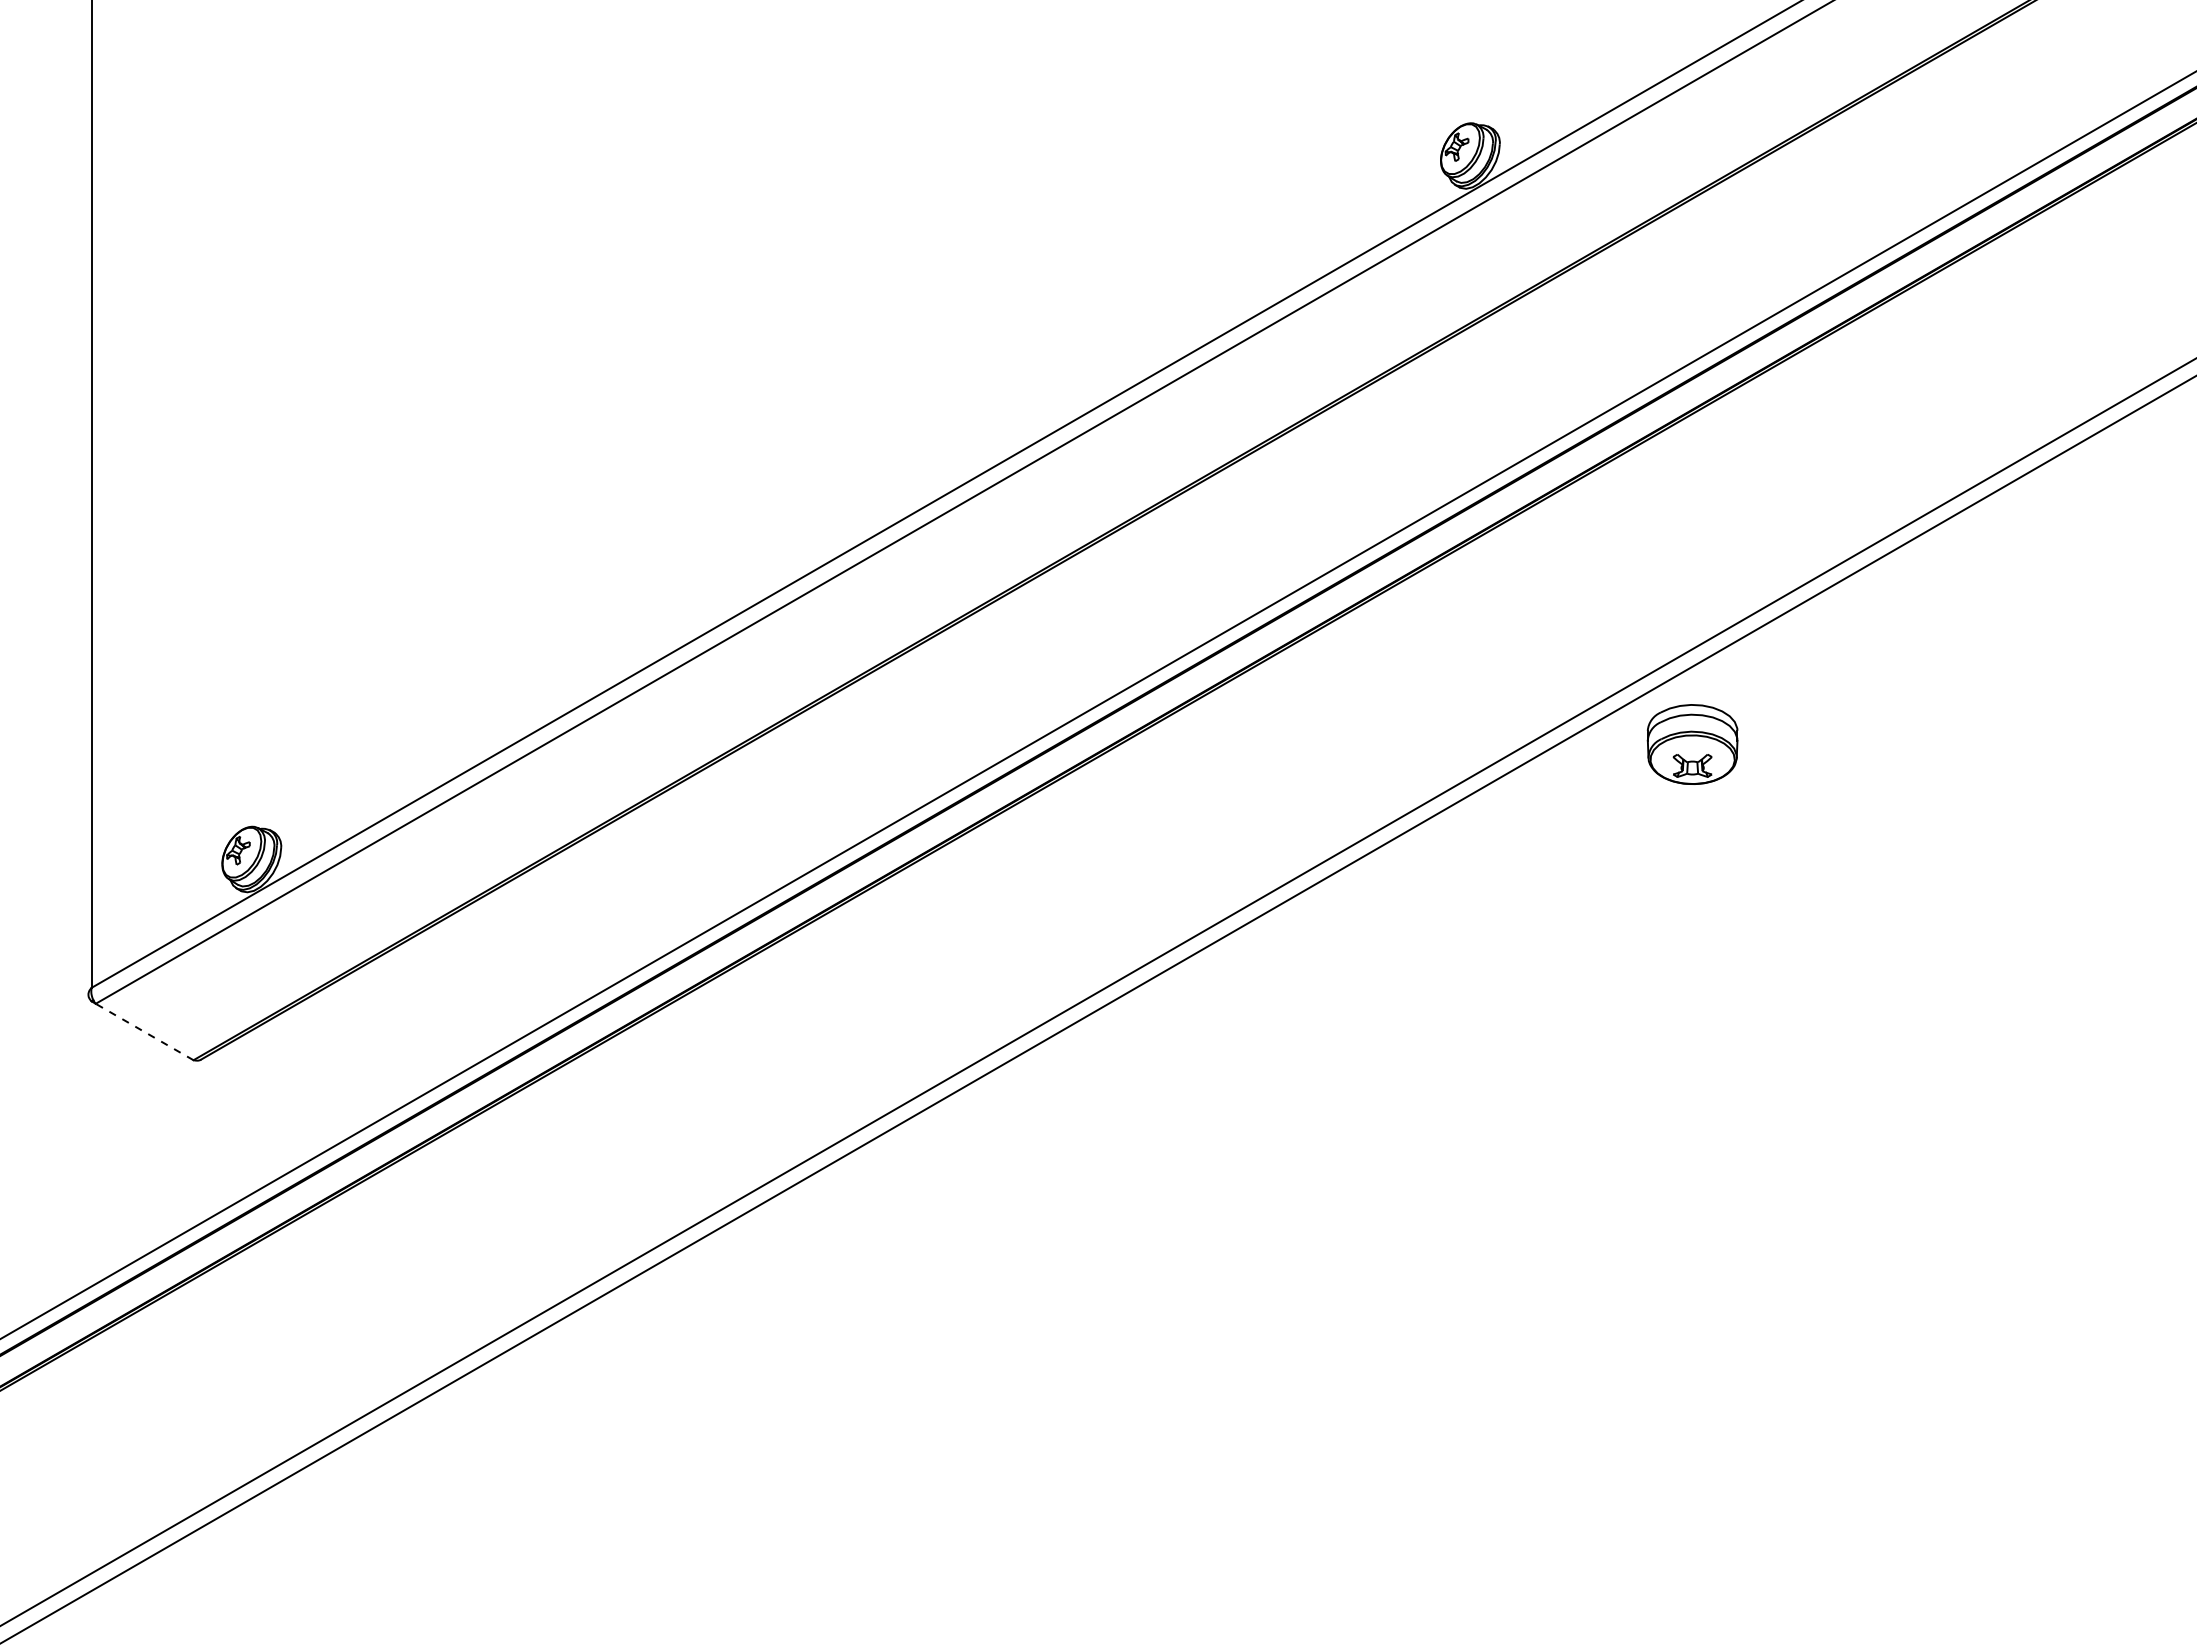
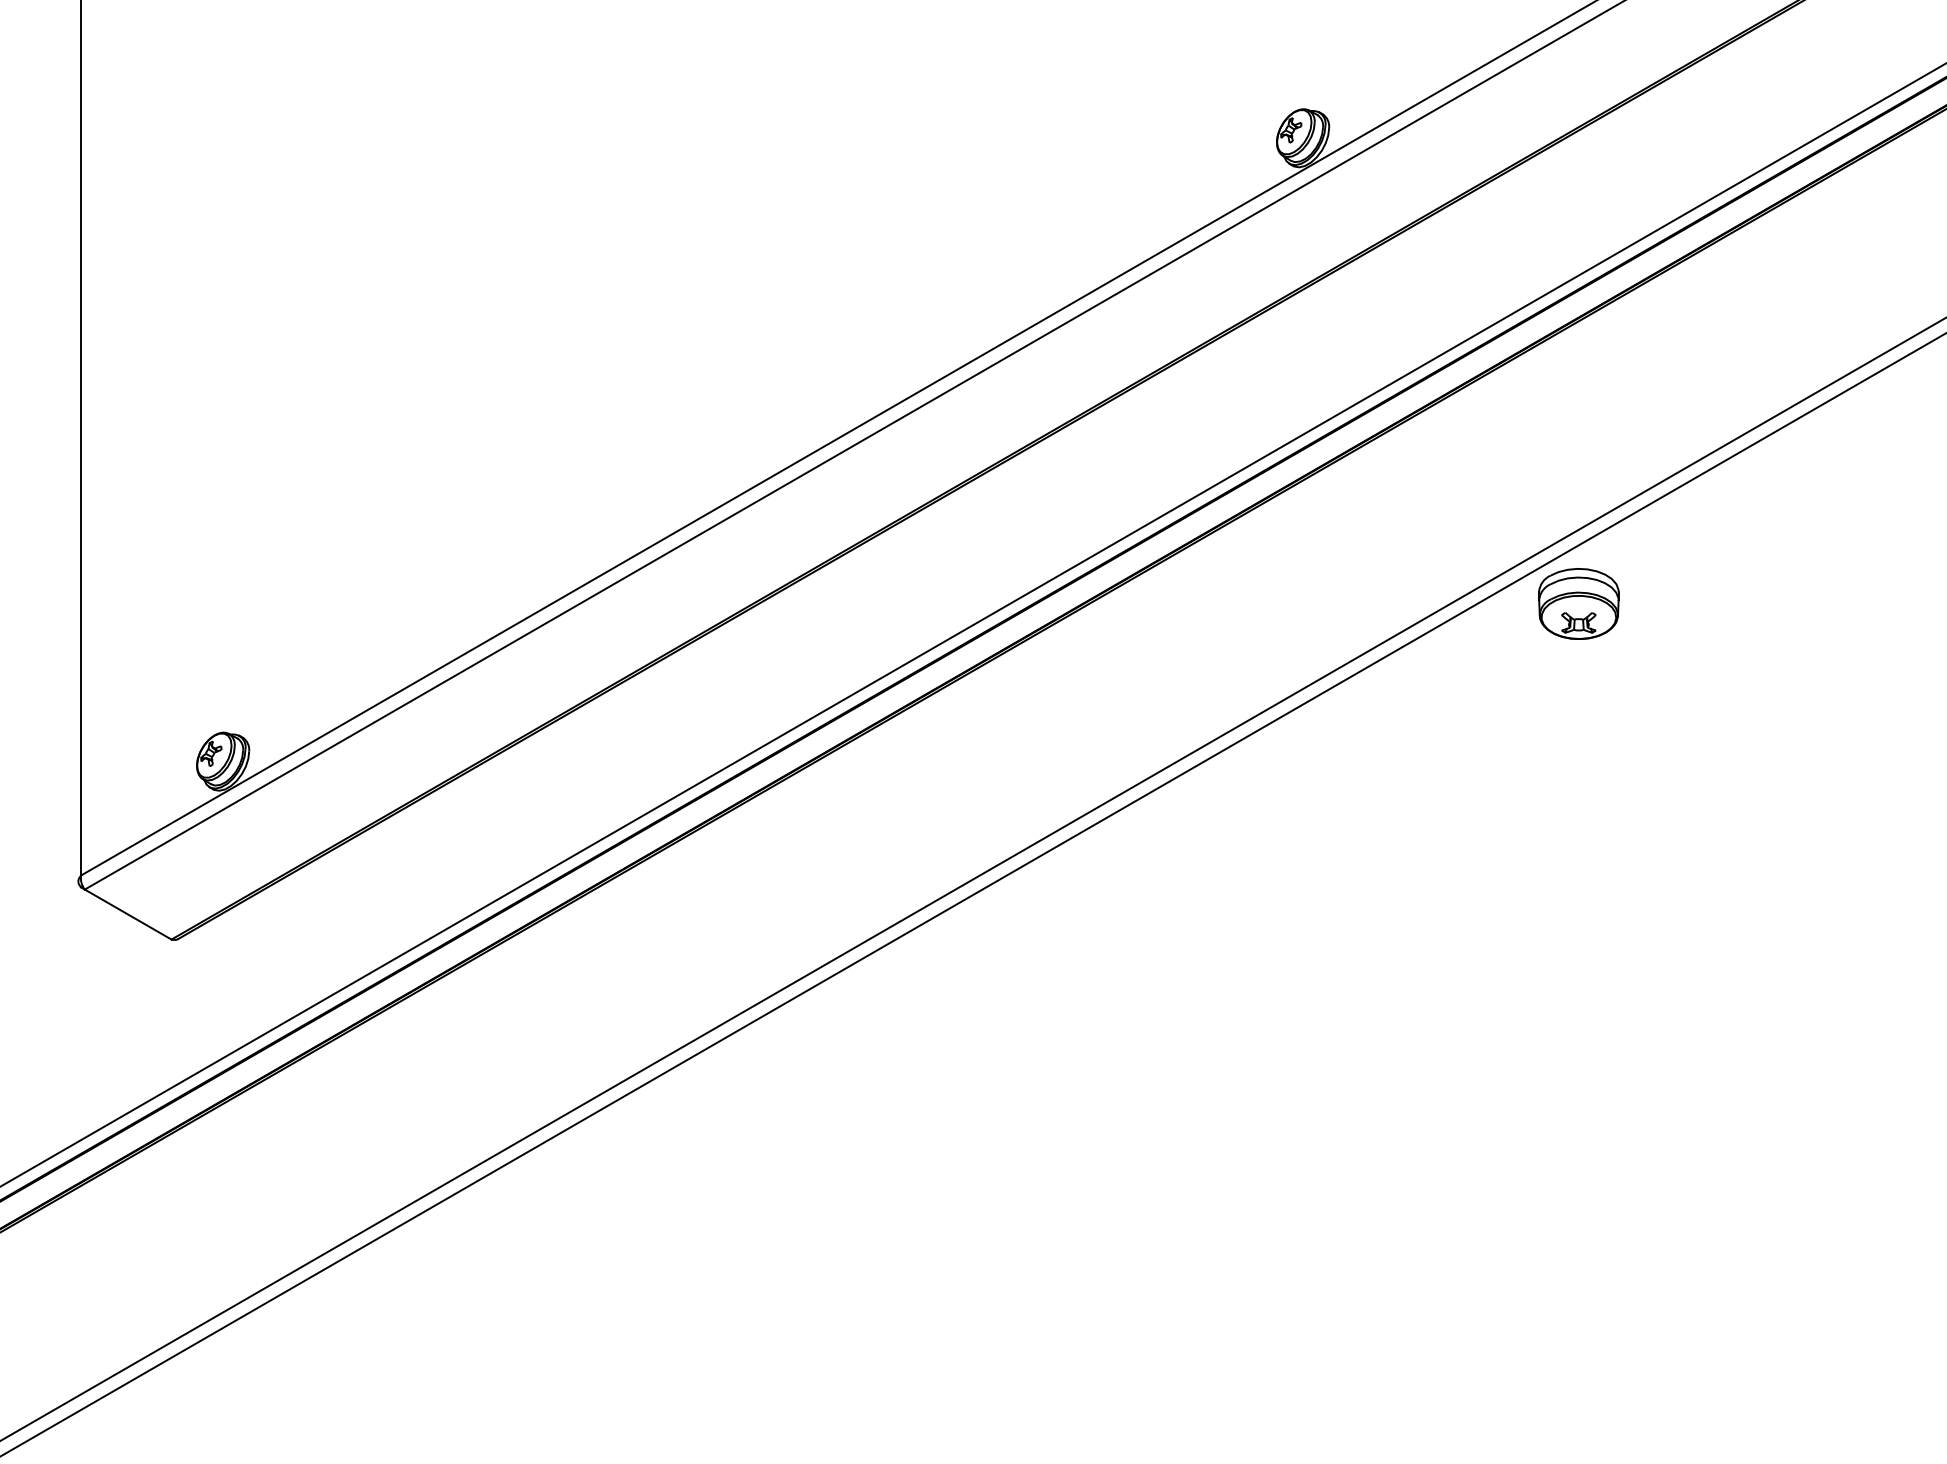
part: (1692, 744) -> (1578, 603), moved
line: (144, 1031) -> (128, 914), dashed -> solid

